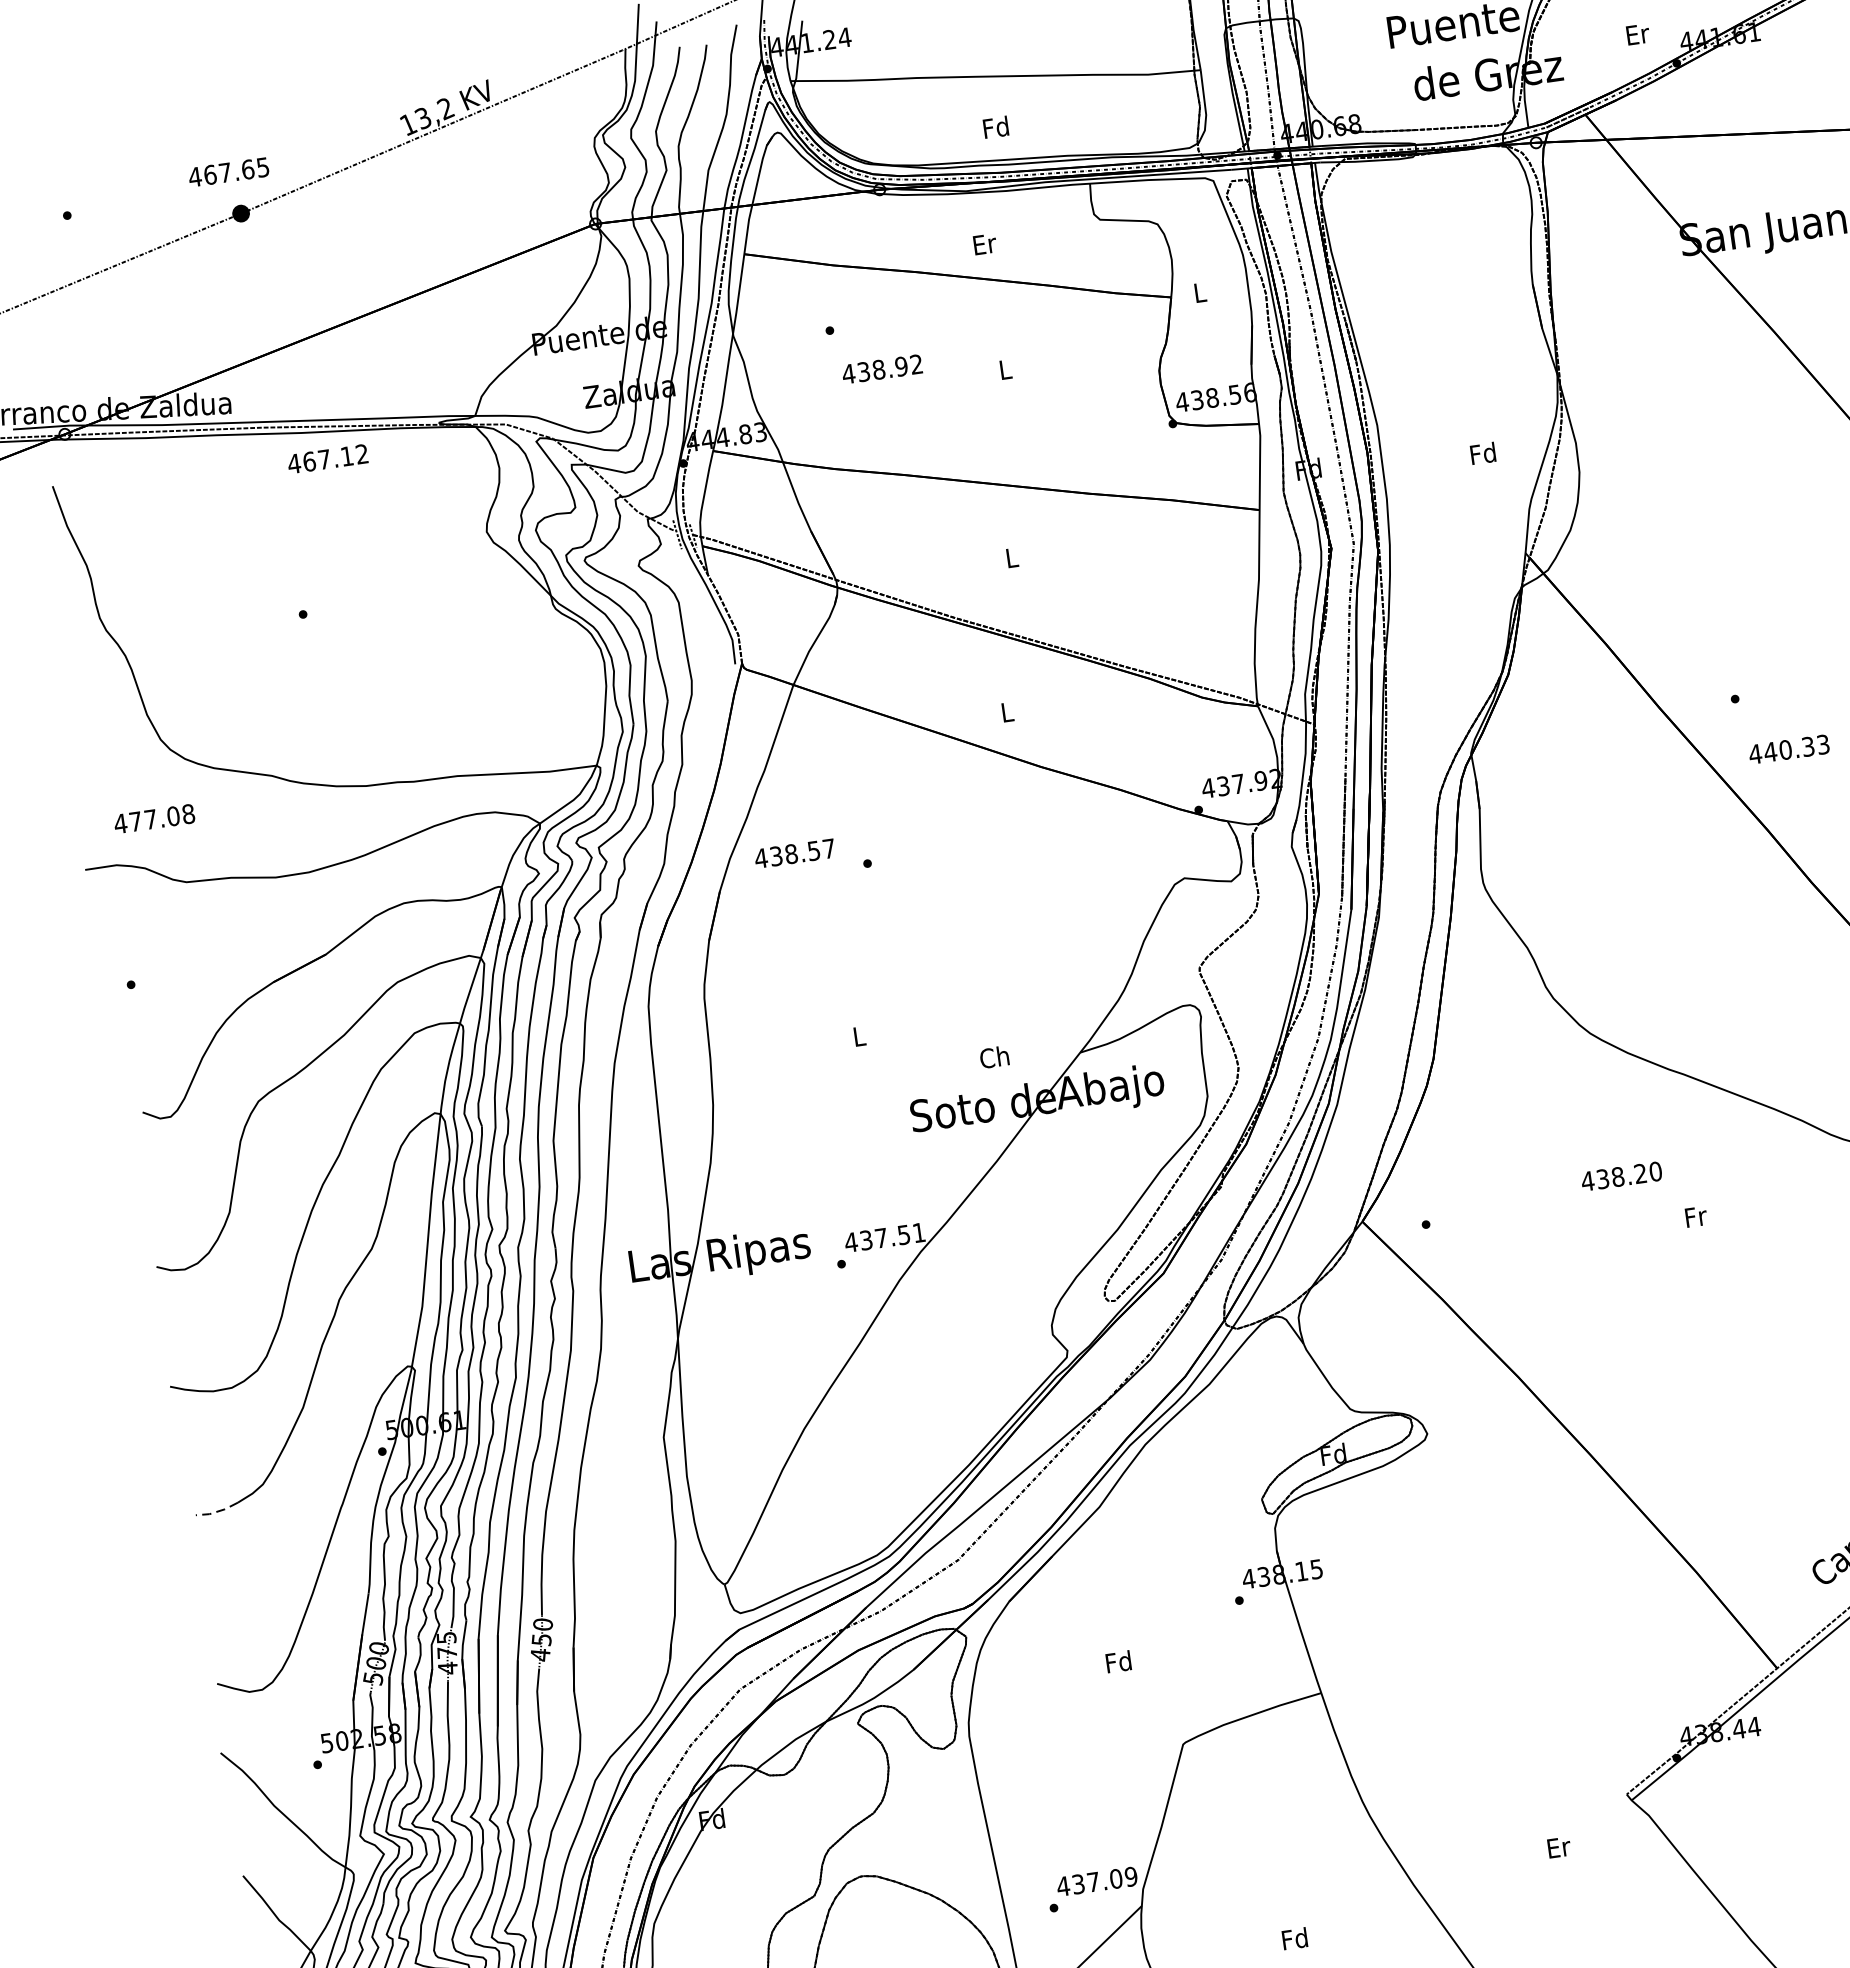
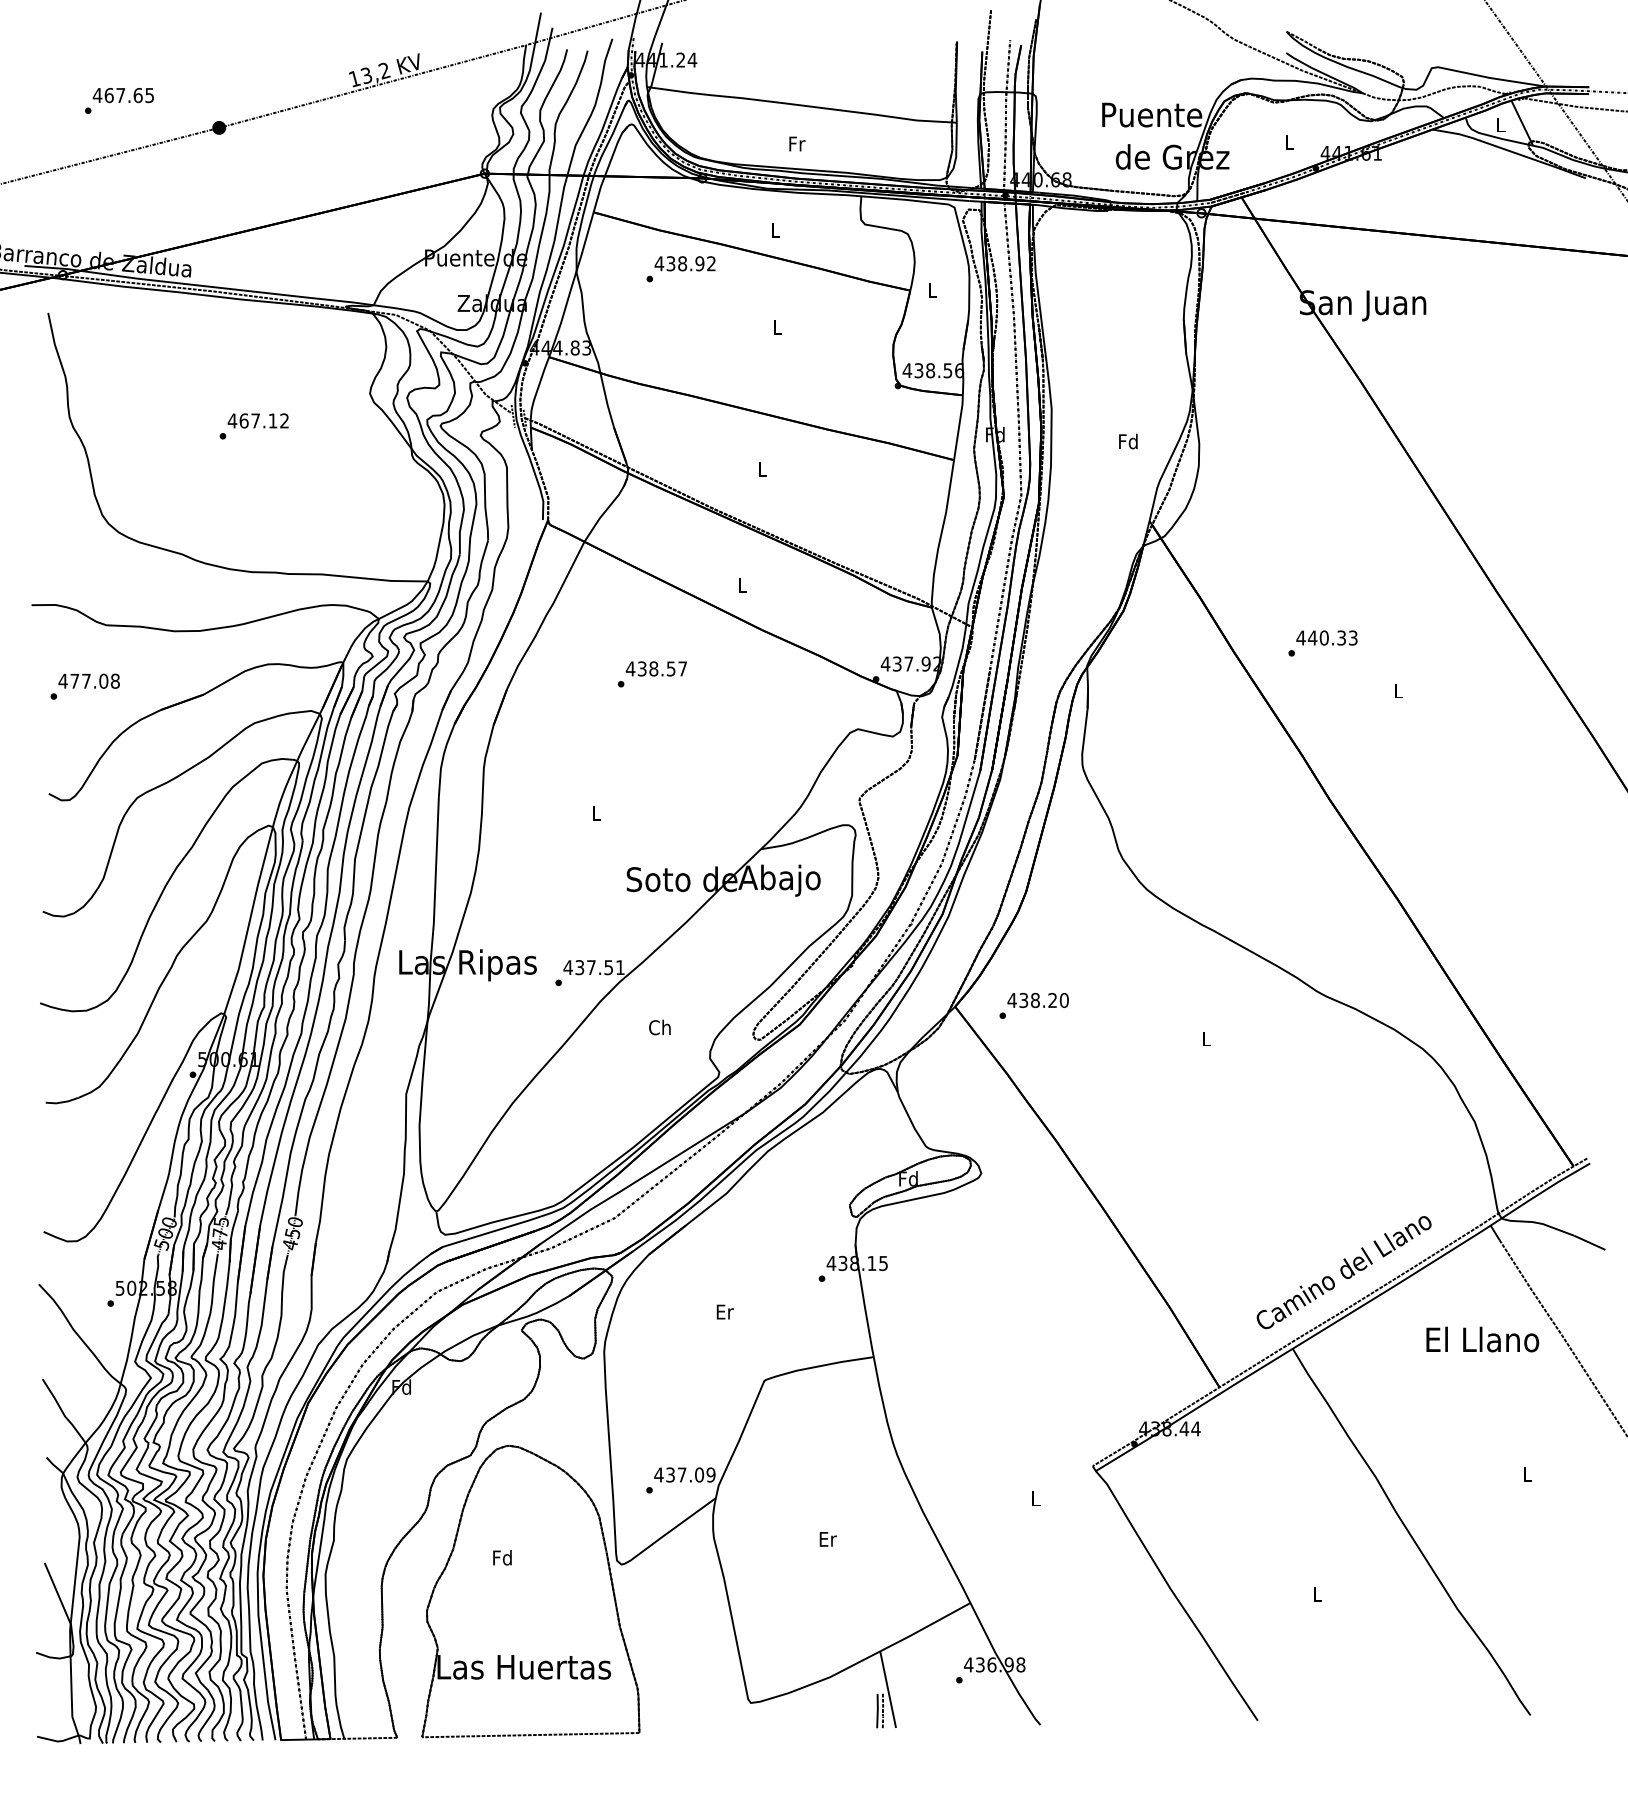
text: (1637, 34) -> (1289, 142), Er -> L
text: (995, 126) -> (796, 143), Fd -> Fr
text: (227, 172) -> (122, 95), moved
text: (984, 244) -> (775, 230), Er -> L
text: (881, 369) -> (684, 263), moved
text: (326, 458) -> (257, 420), moved
text: (1788, 748) -> (1326, 637), moved
text: (153, 818) -> (88, 680), moved
text: (793, 853) -> (655, 668), moved
text: (993, 1057) -> (659, 1027), moved
text: (1620, 1176) -> (1037, 1000), moved
text: (1696, 1216) -> (1207, 1038), Fr -> L
line: (217, 1511) -> (62, 1102), dashed -> solid
text: (1118, 1661) -> (724, 1311), Fd -> Er
text: (1558, 1847) -> (1035, 1498), Er -> L
text: (1294, 1937) -> (827, 1538), Fd -> Er

